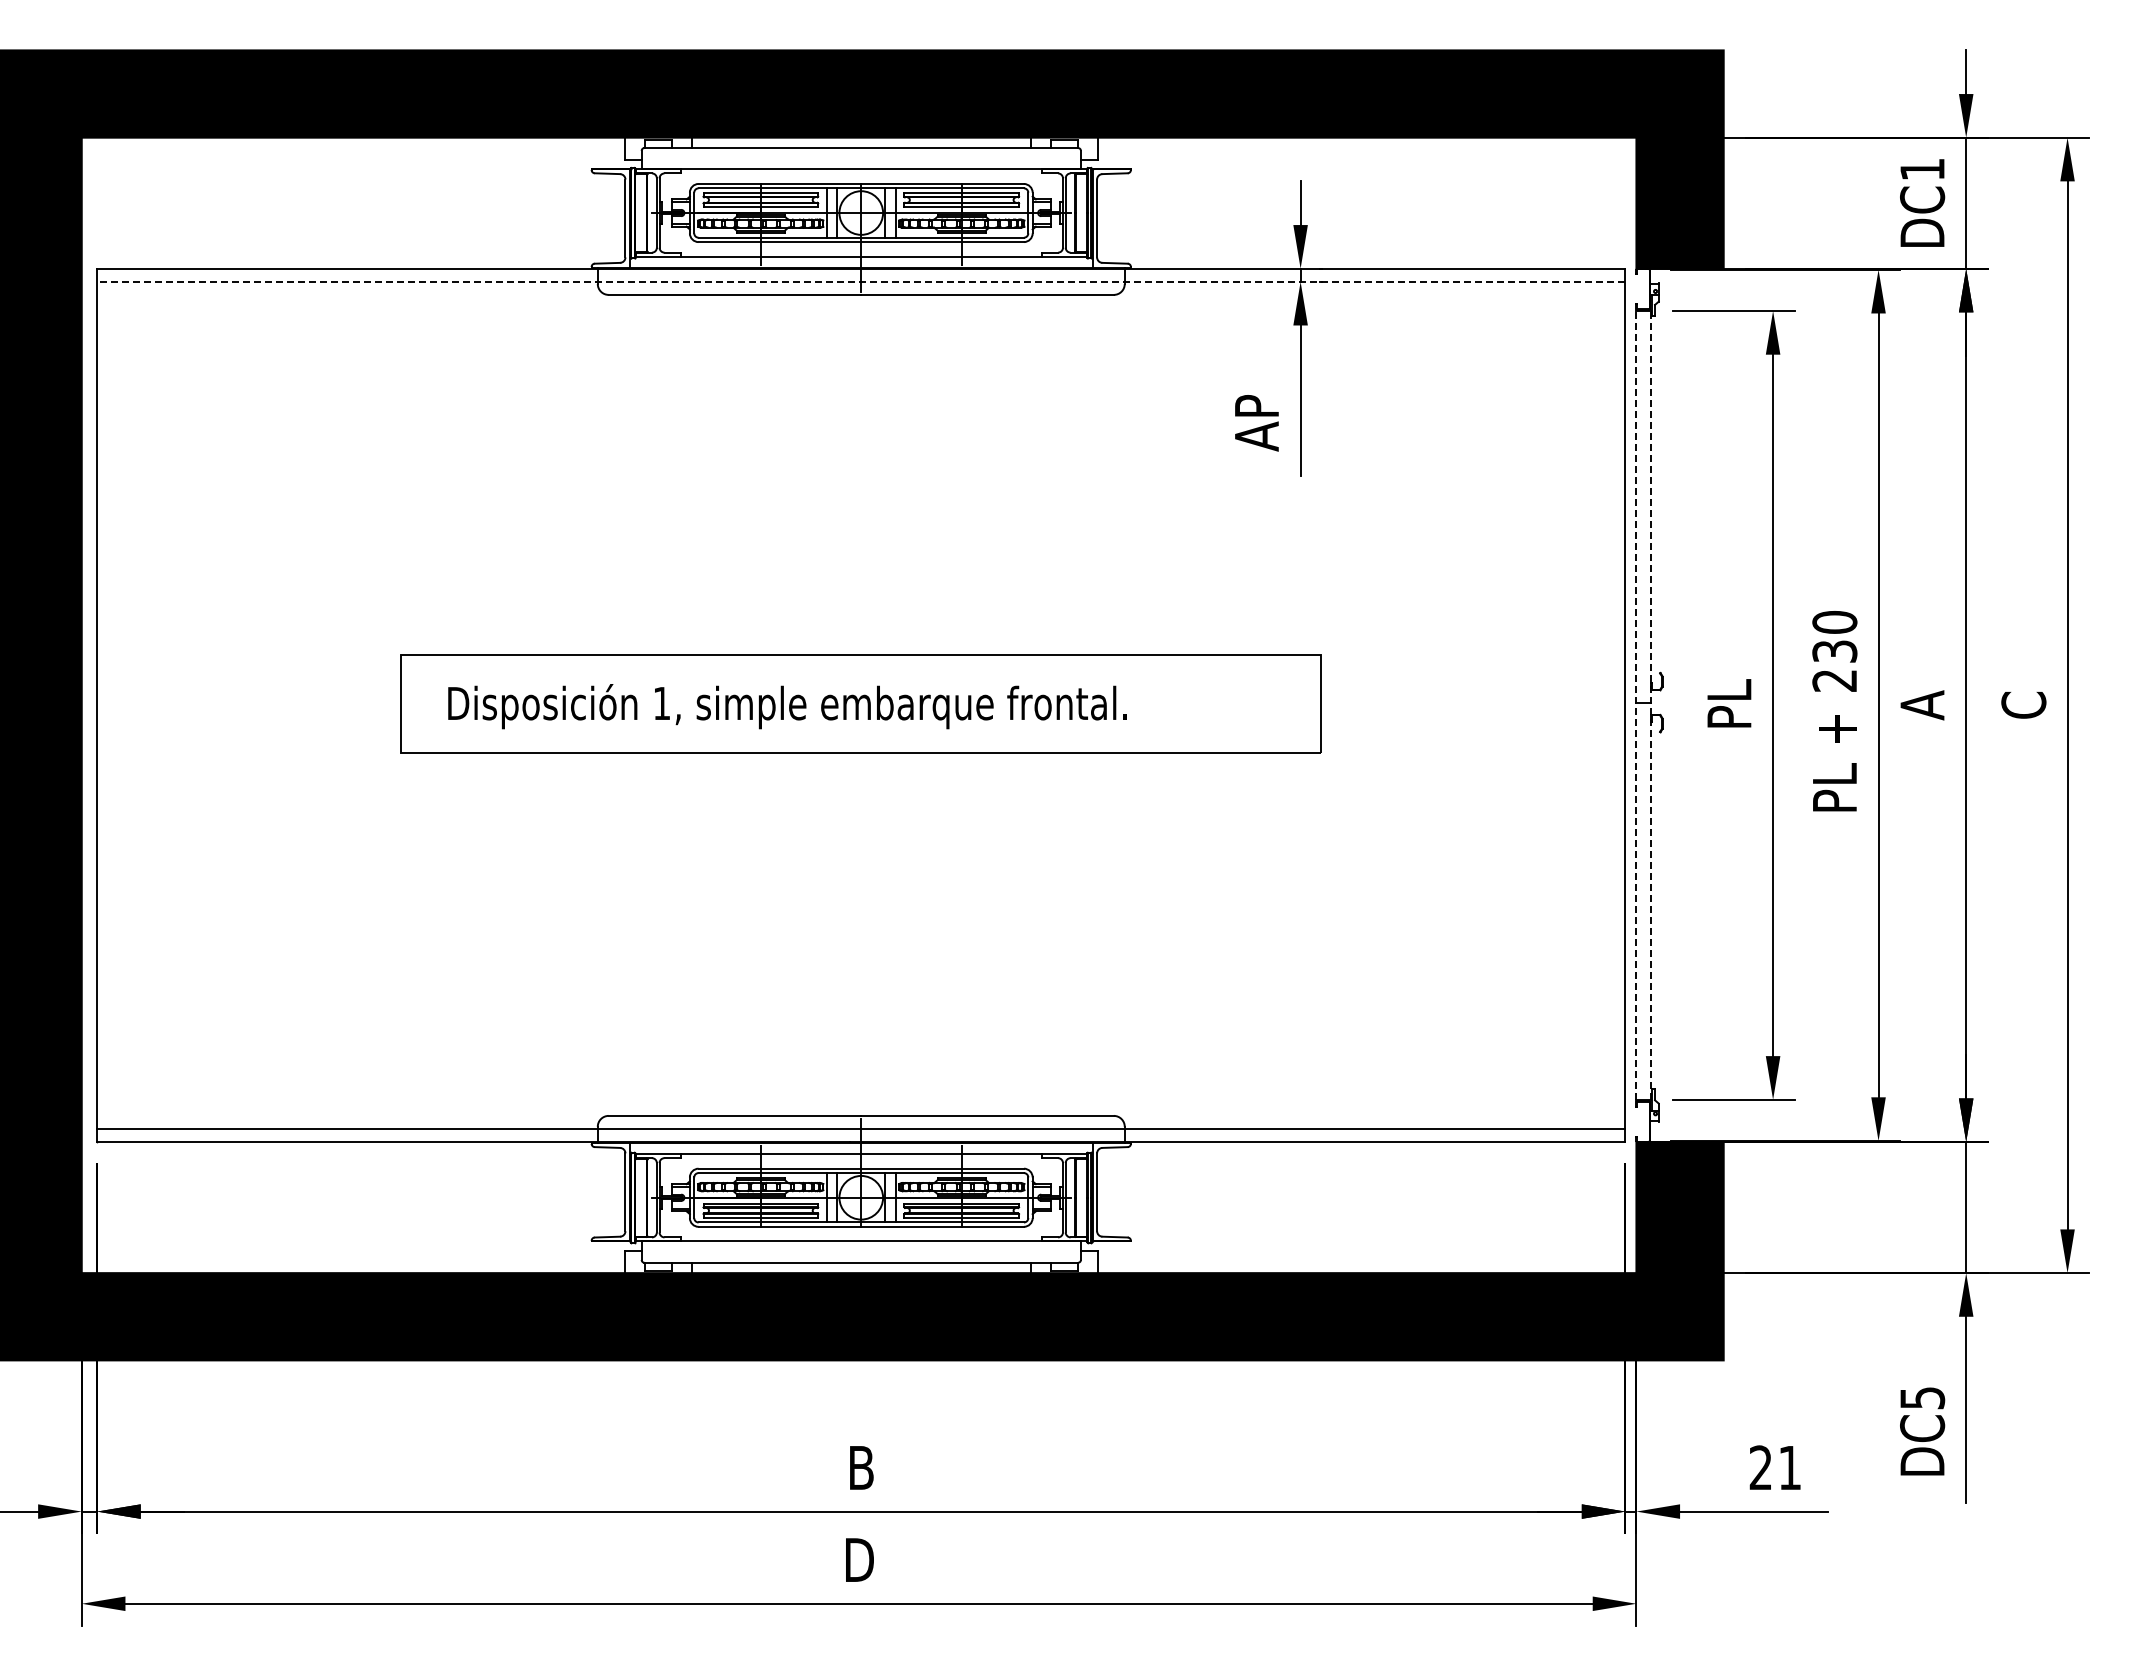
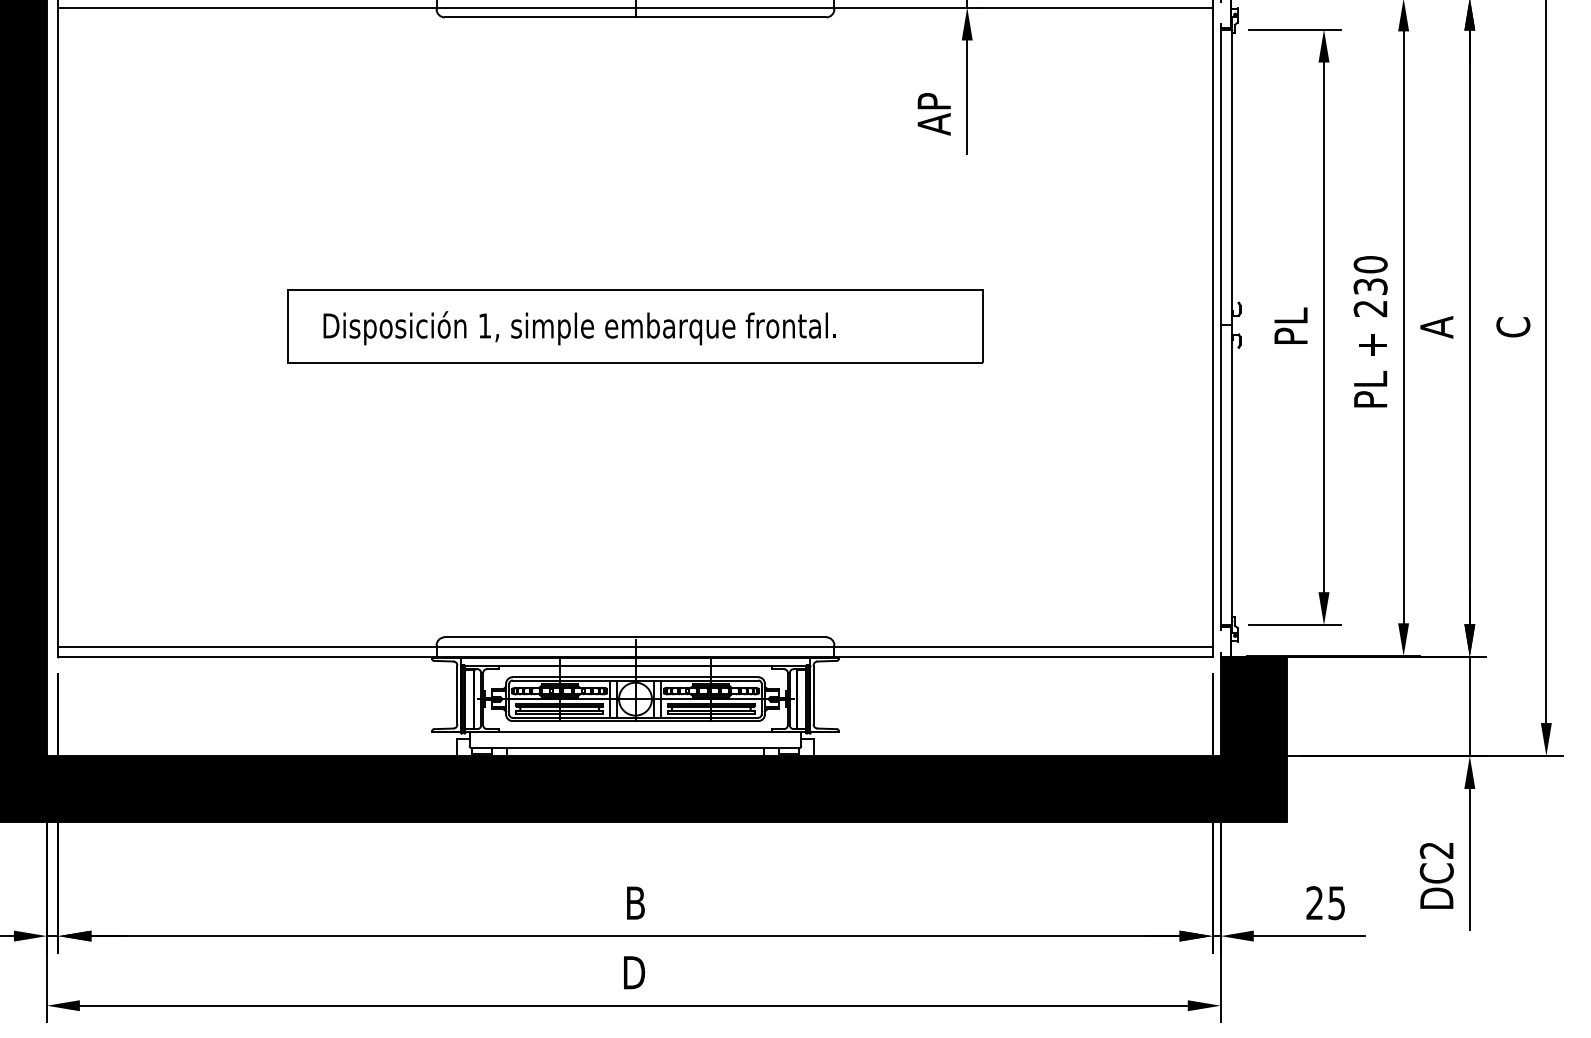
line: (860, 281) -> (634, 7), dashed -> solid
line: (1636, 704) -> (1220, 326), dashed -> solid
line: (1651, 704) -> (1232, 326), dashed -> solid
text: (1922, 1398) -> (1436, 850), DC5 -> DC2
text: (1789, 1468) -> (1336, 903), 21 -> 25

